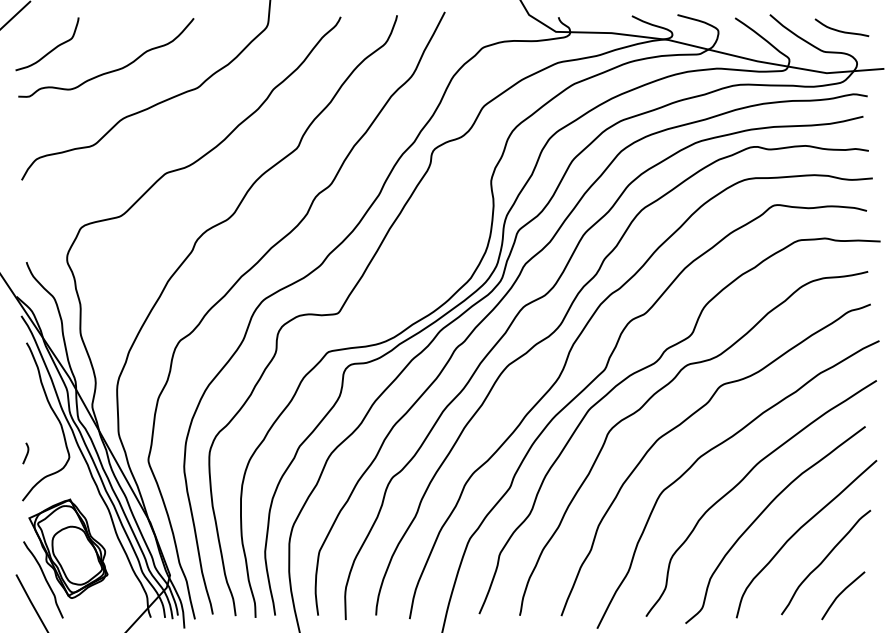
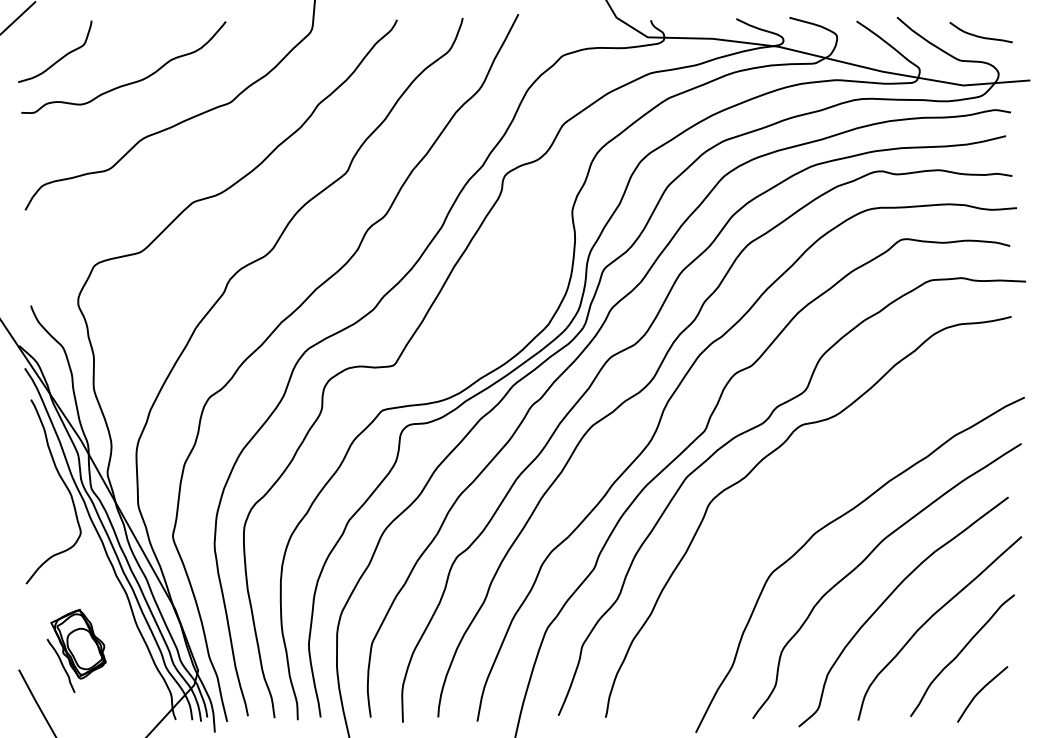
curve: (684, 422) -> (797, 492), removed
curve: (26, 453) -> (30, 528), removed
part: (65, 558) -> (76, 650), size x0.6

